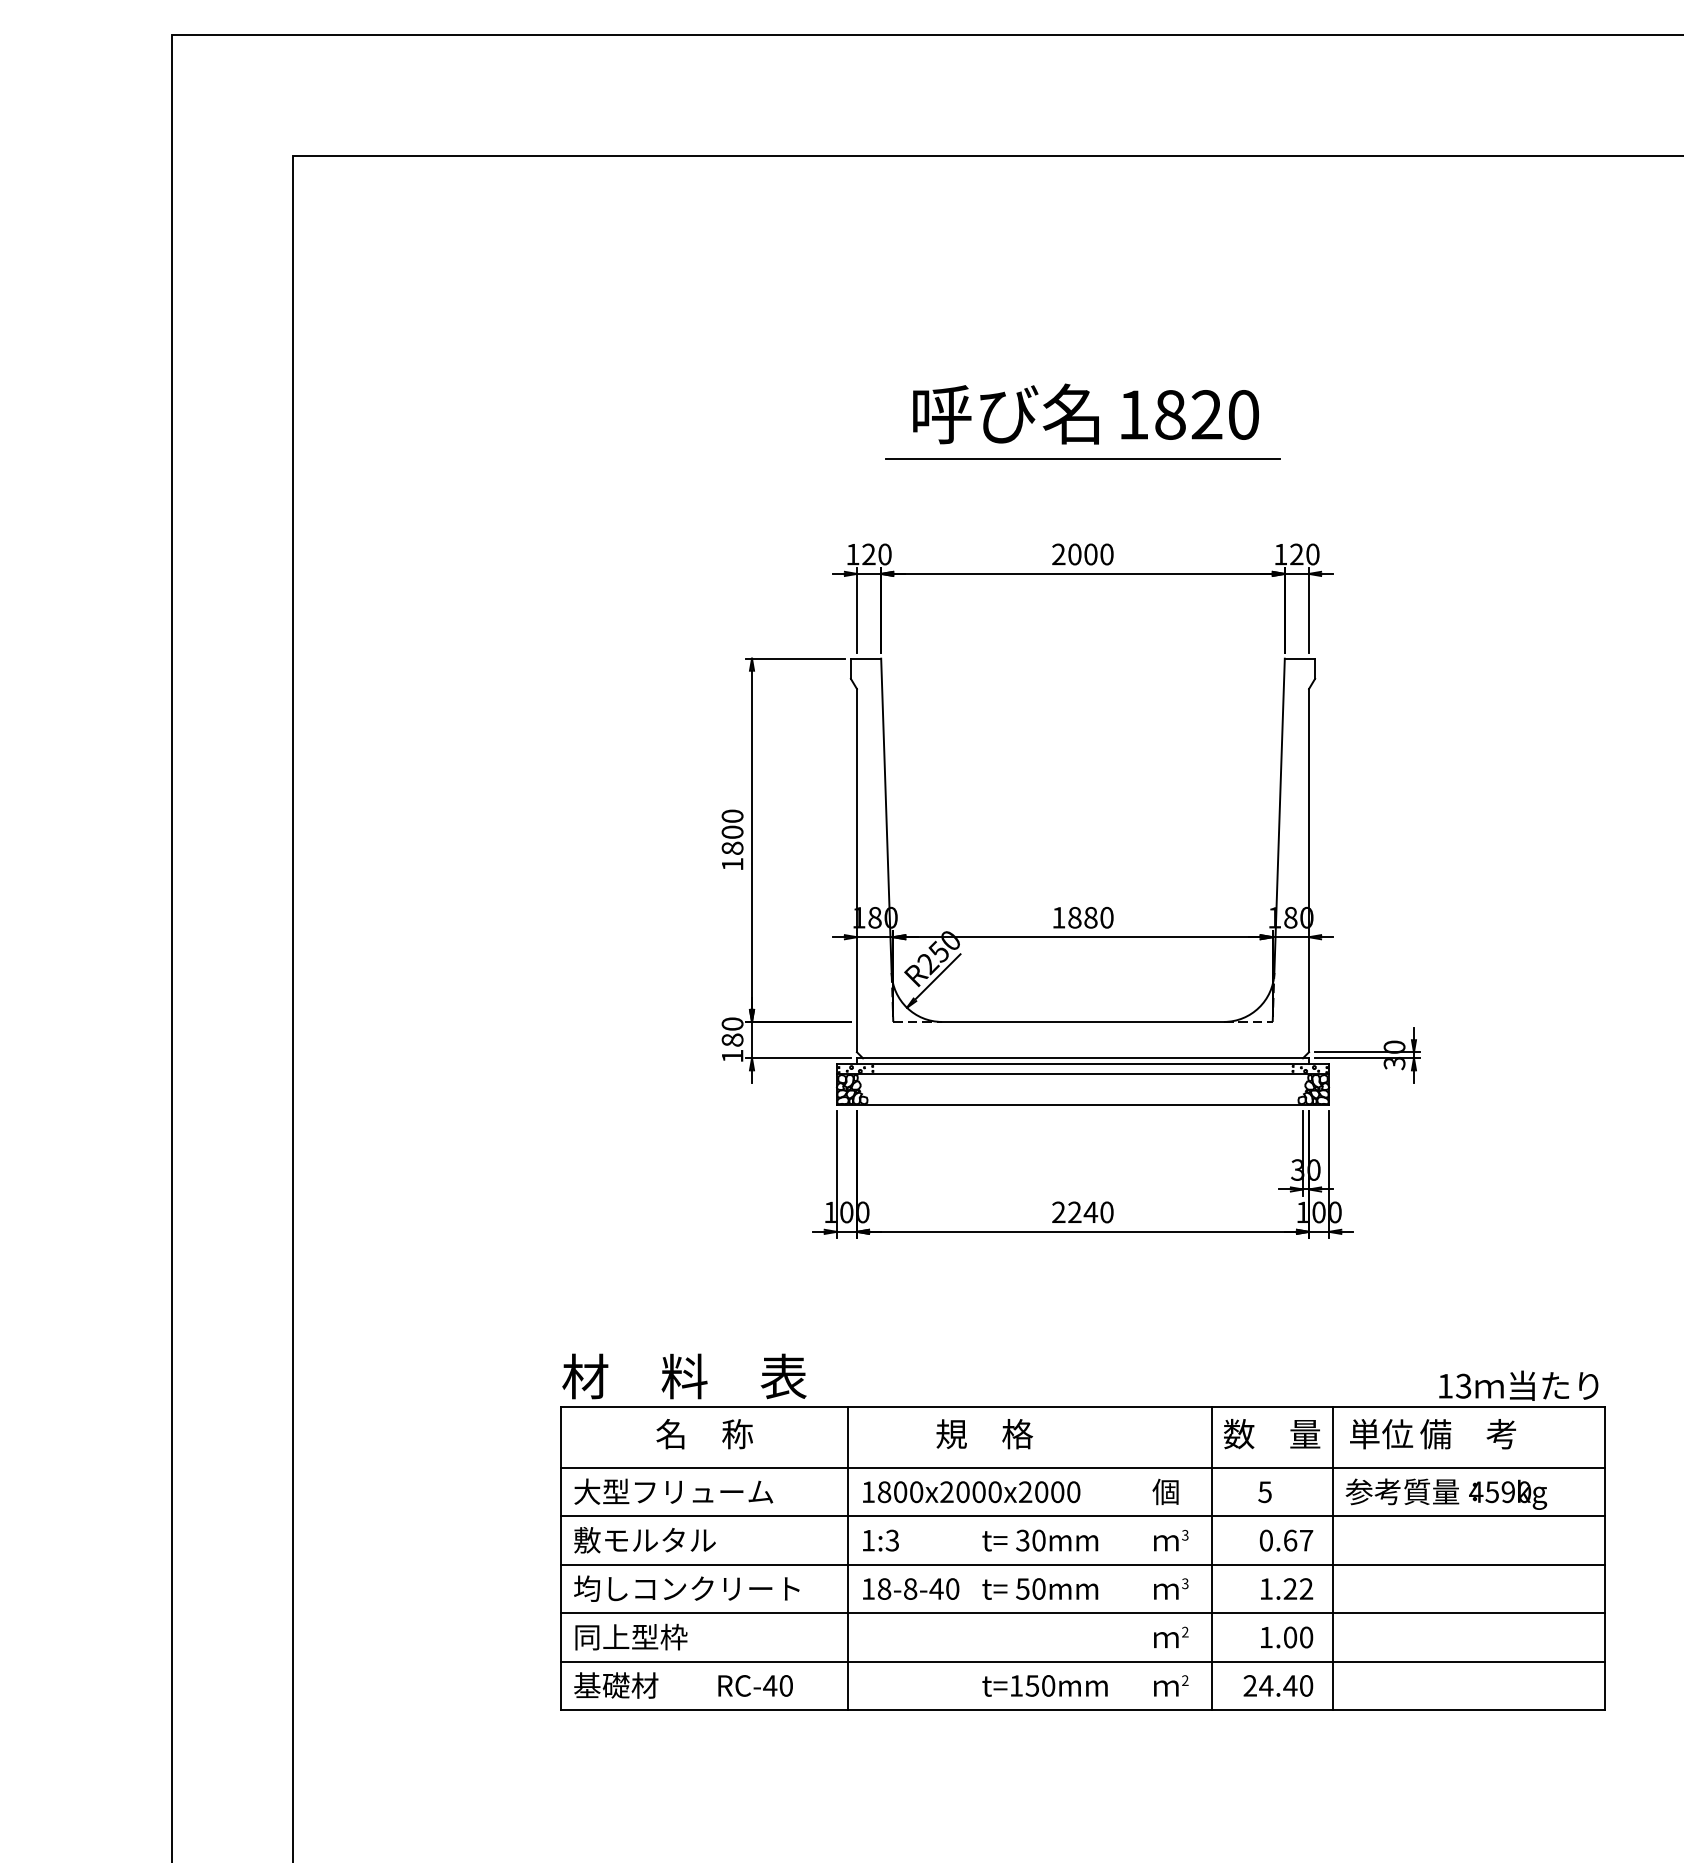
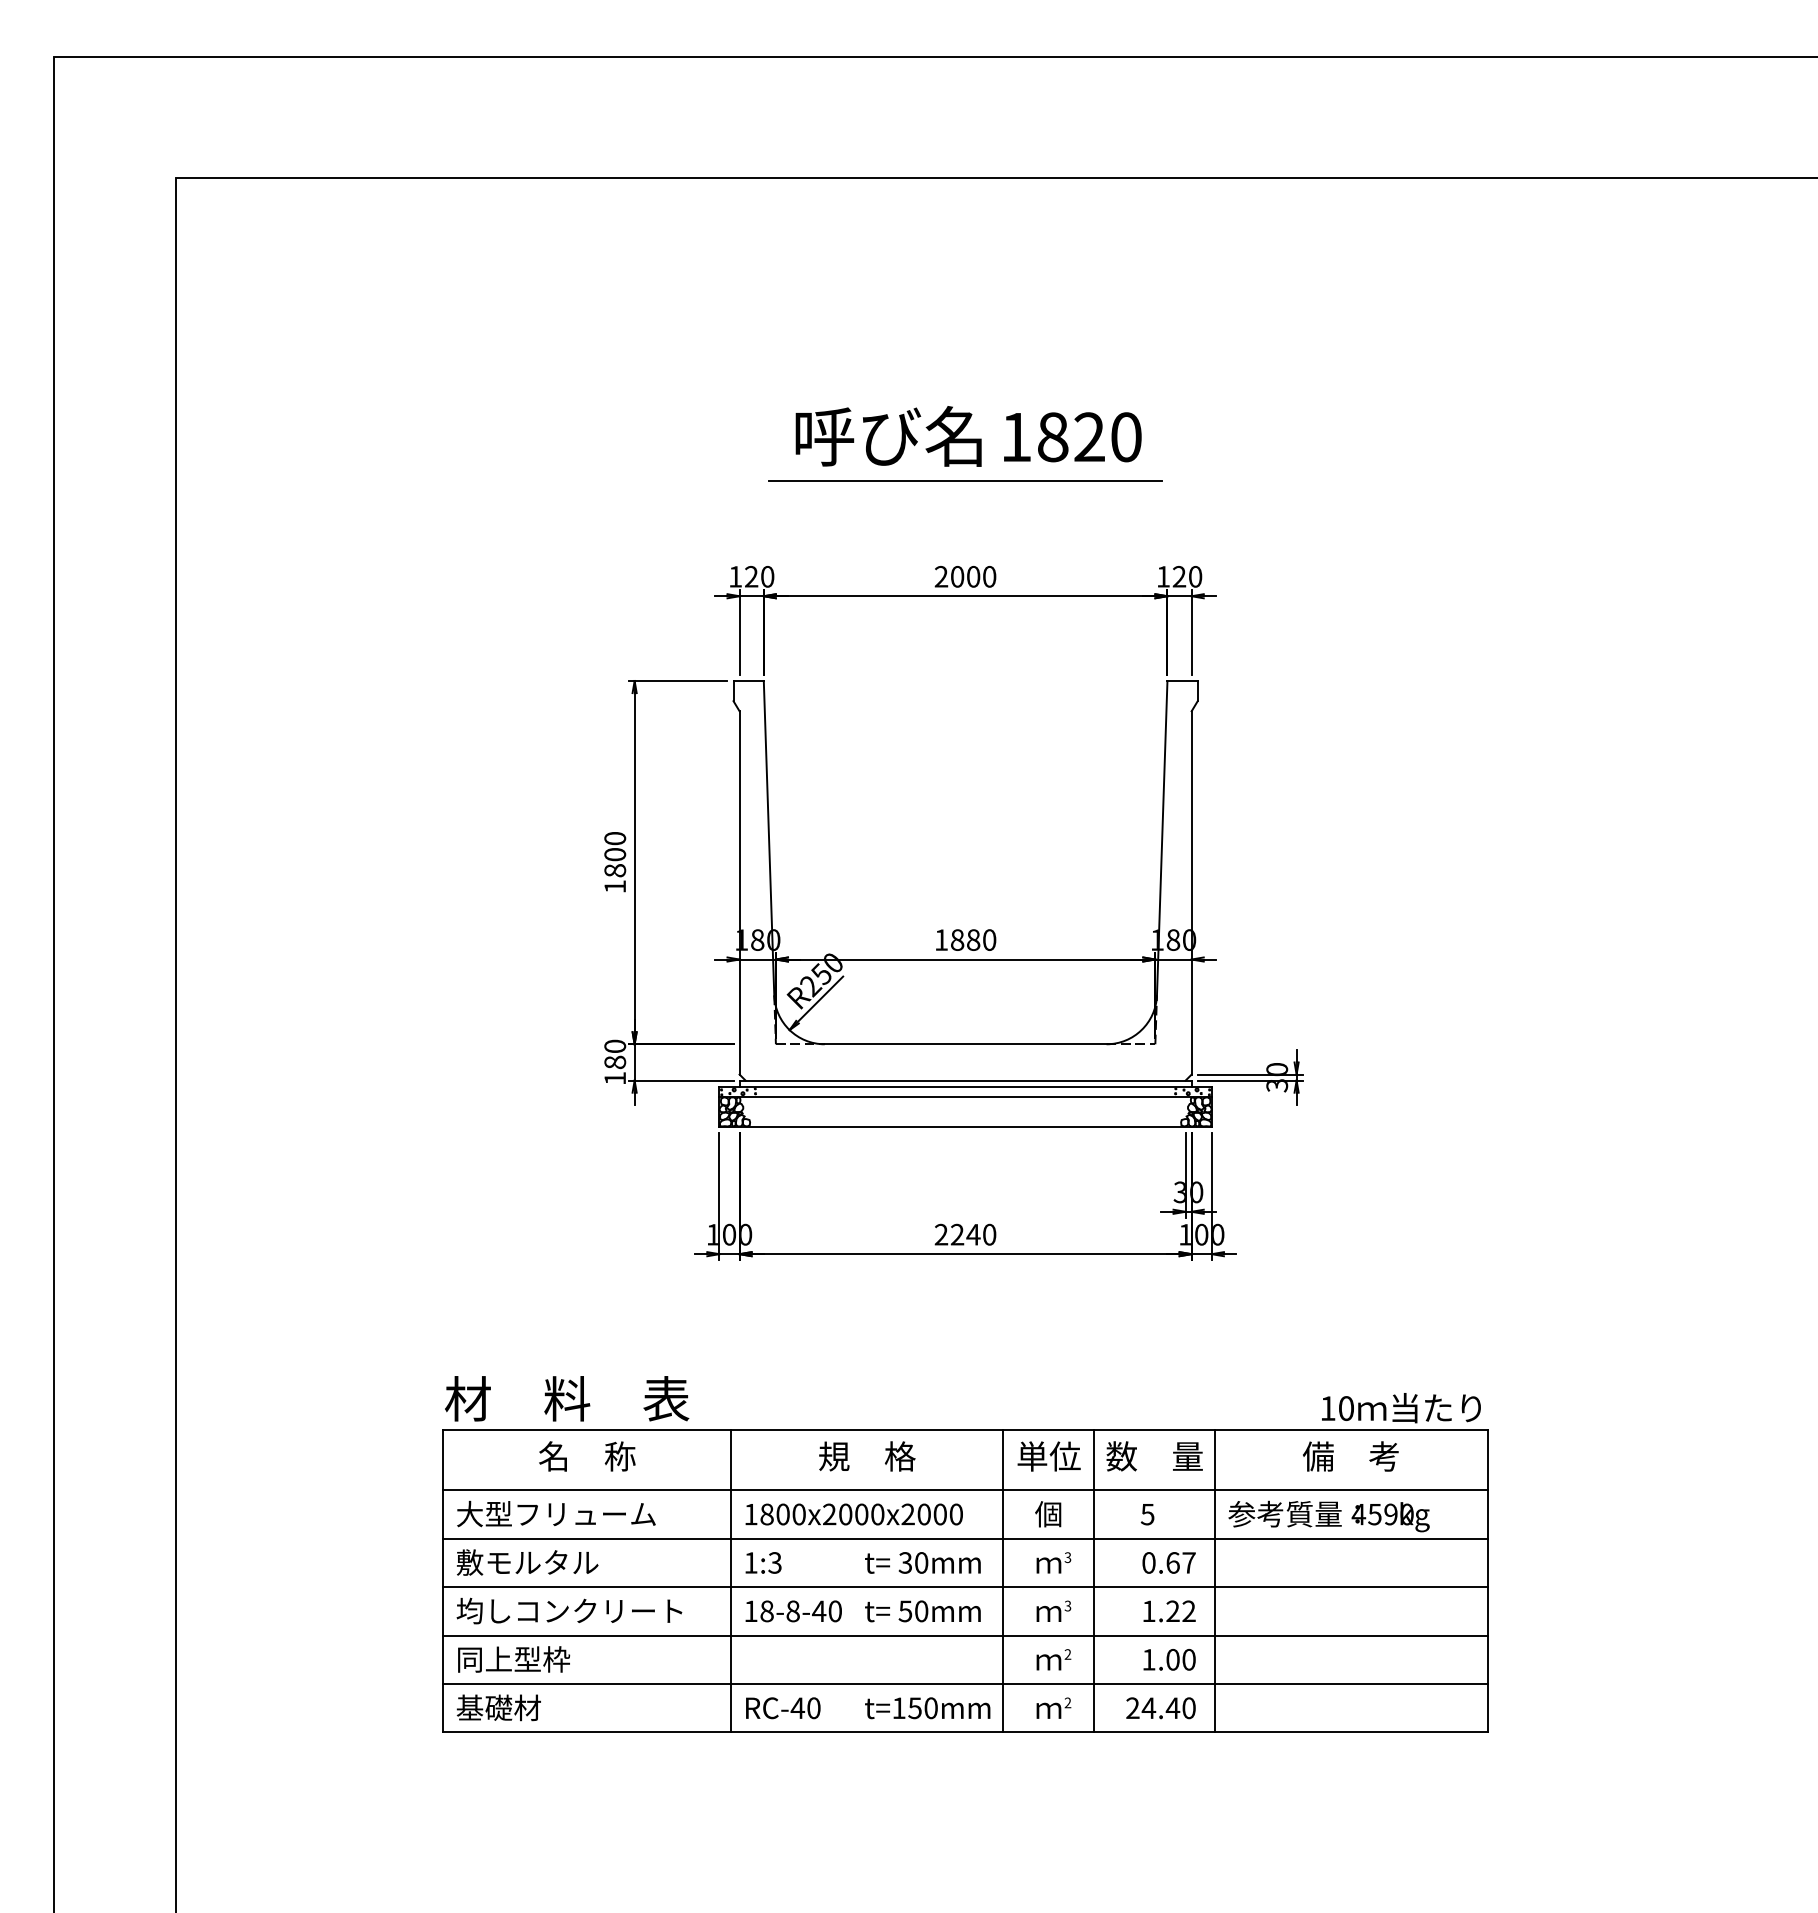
text: (1462, 1386) -> (1345, 1408), 13 -> 10
text: (1380, 1434) -> (1048, 1456), moved
line: (1120, 1558) -> (1003, 1580), added
text: (755, 1686) -> (783, 1708), moved

